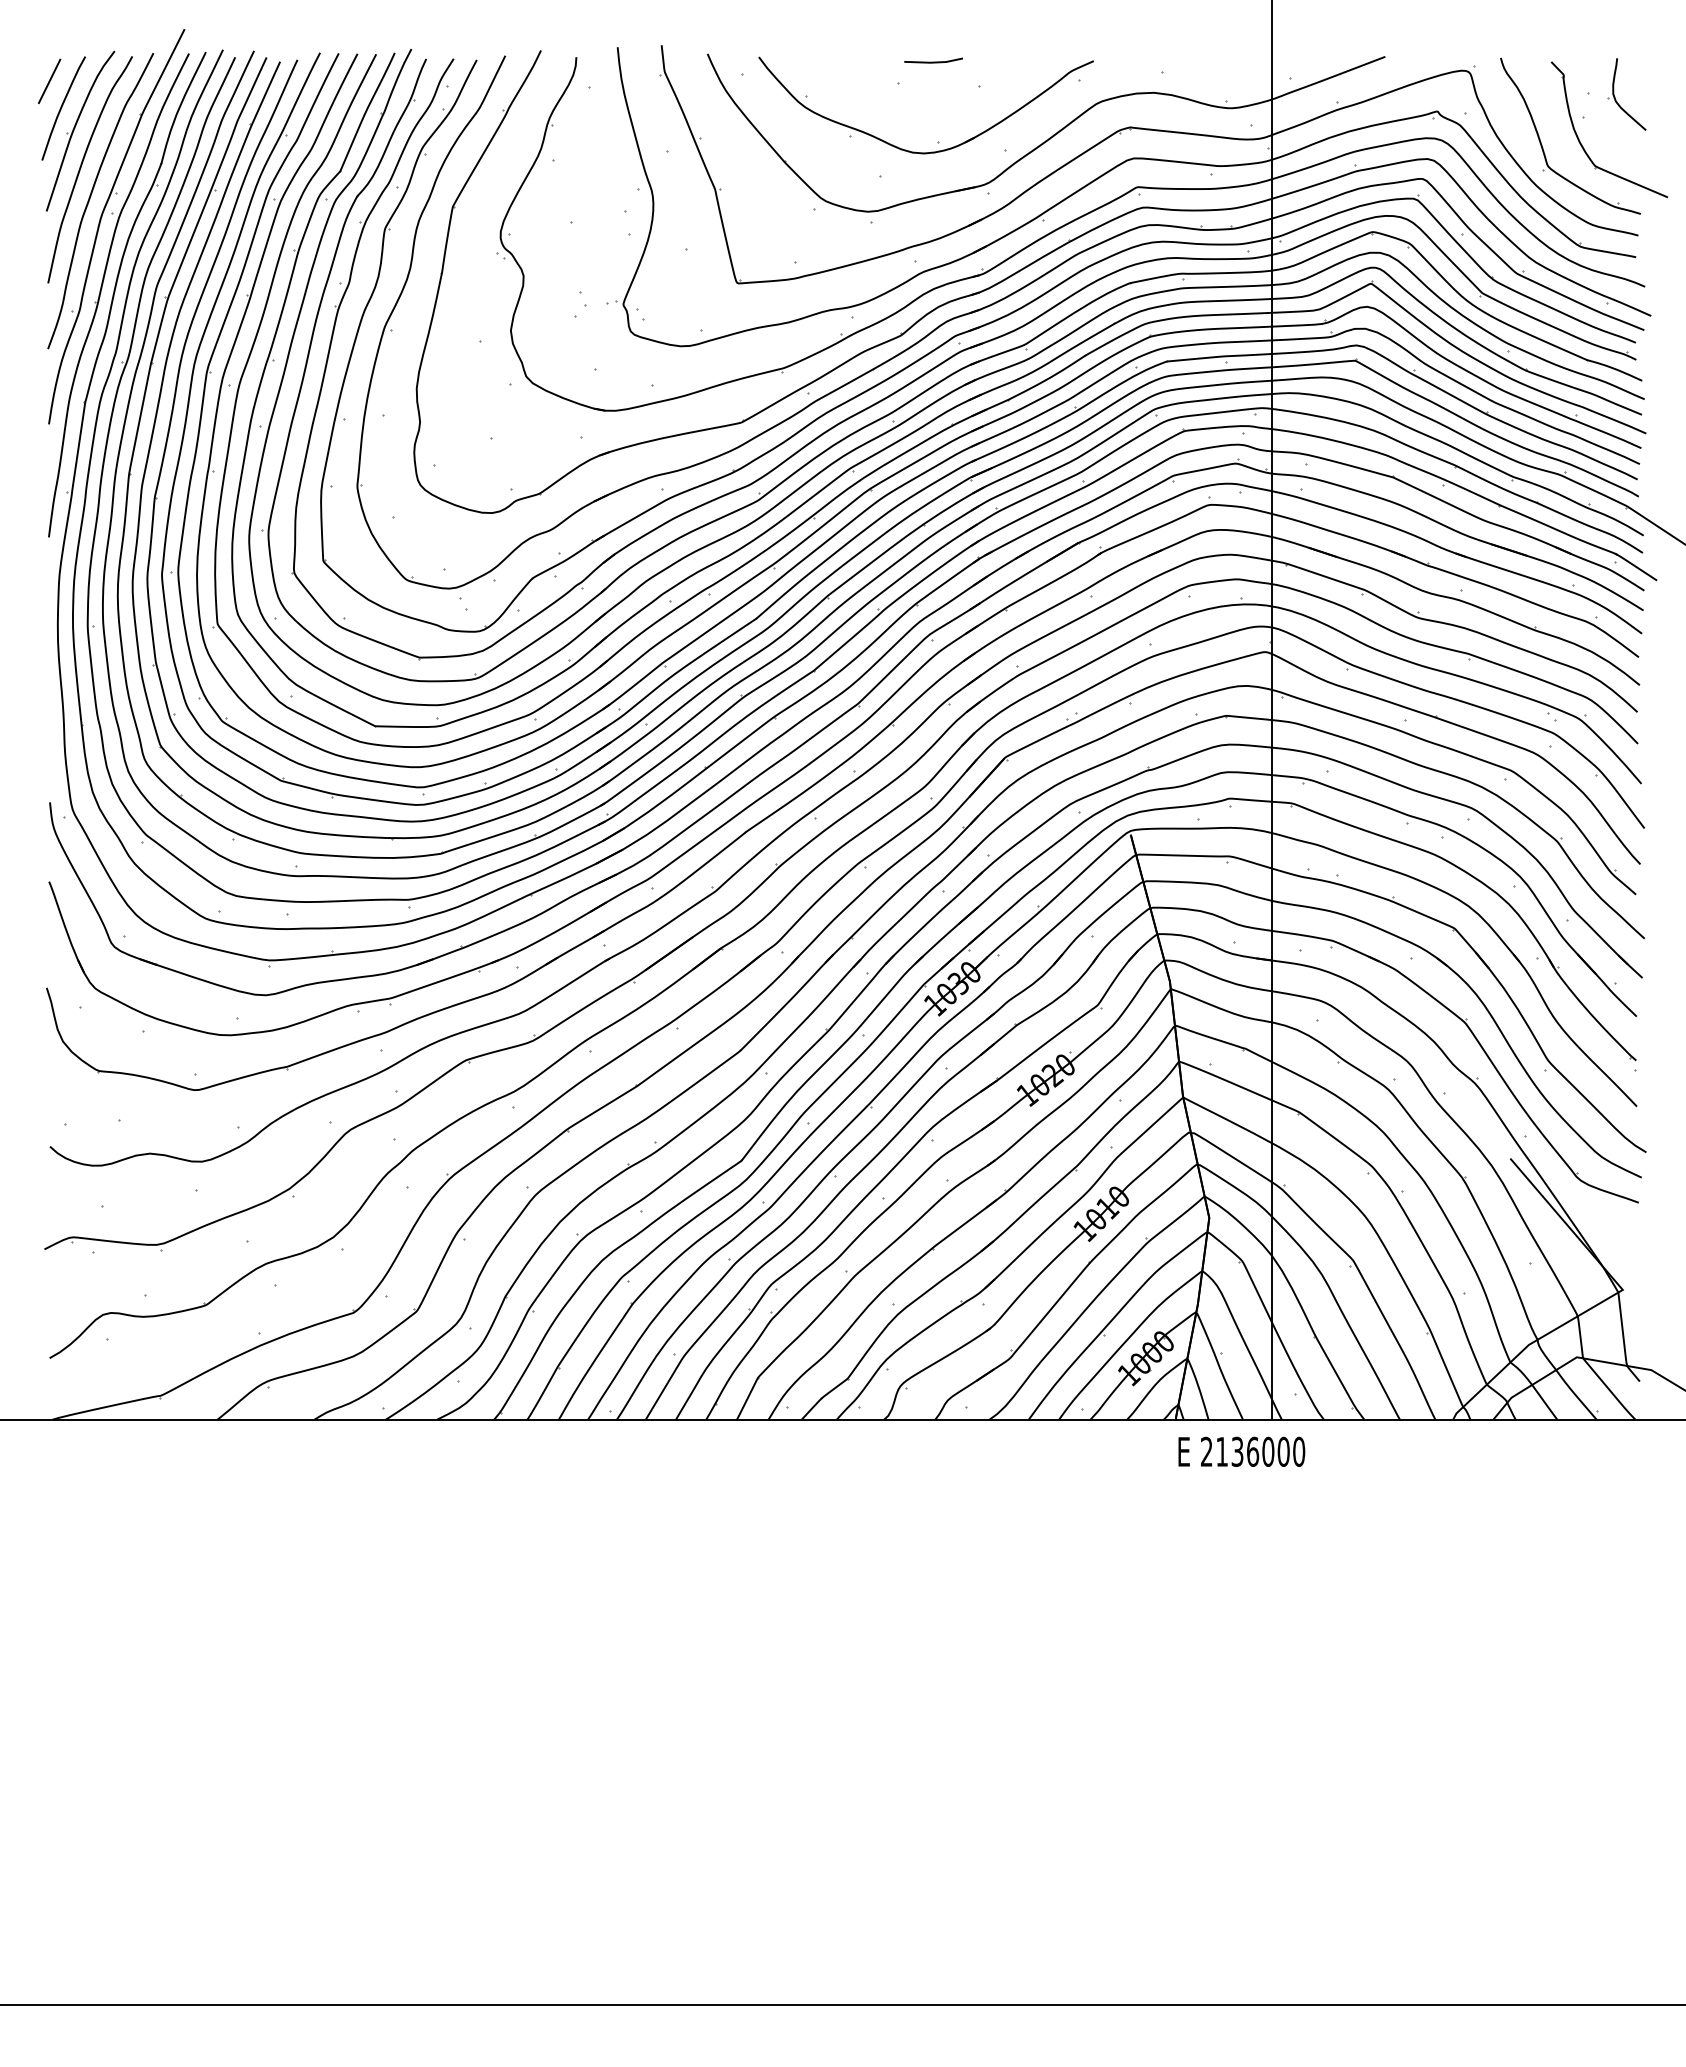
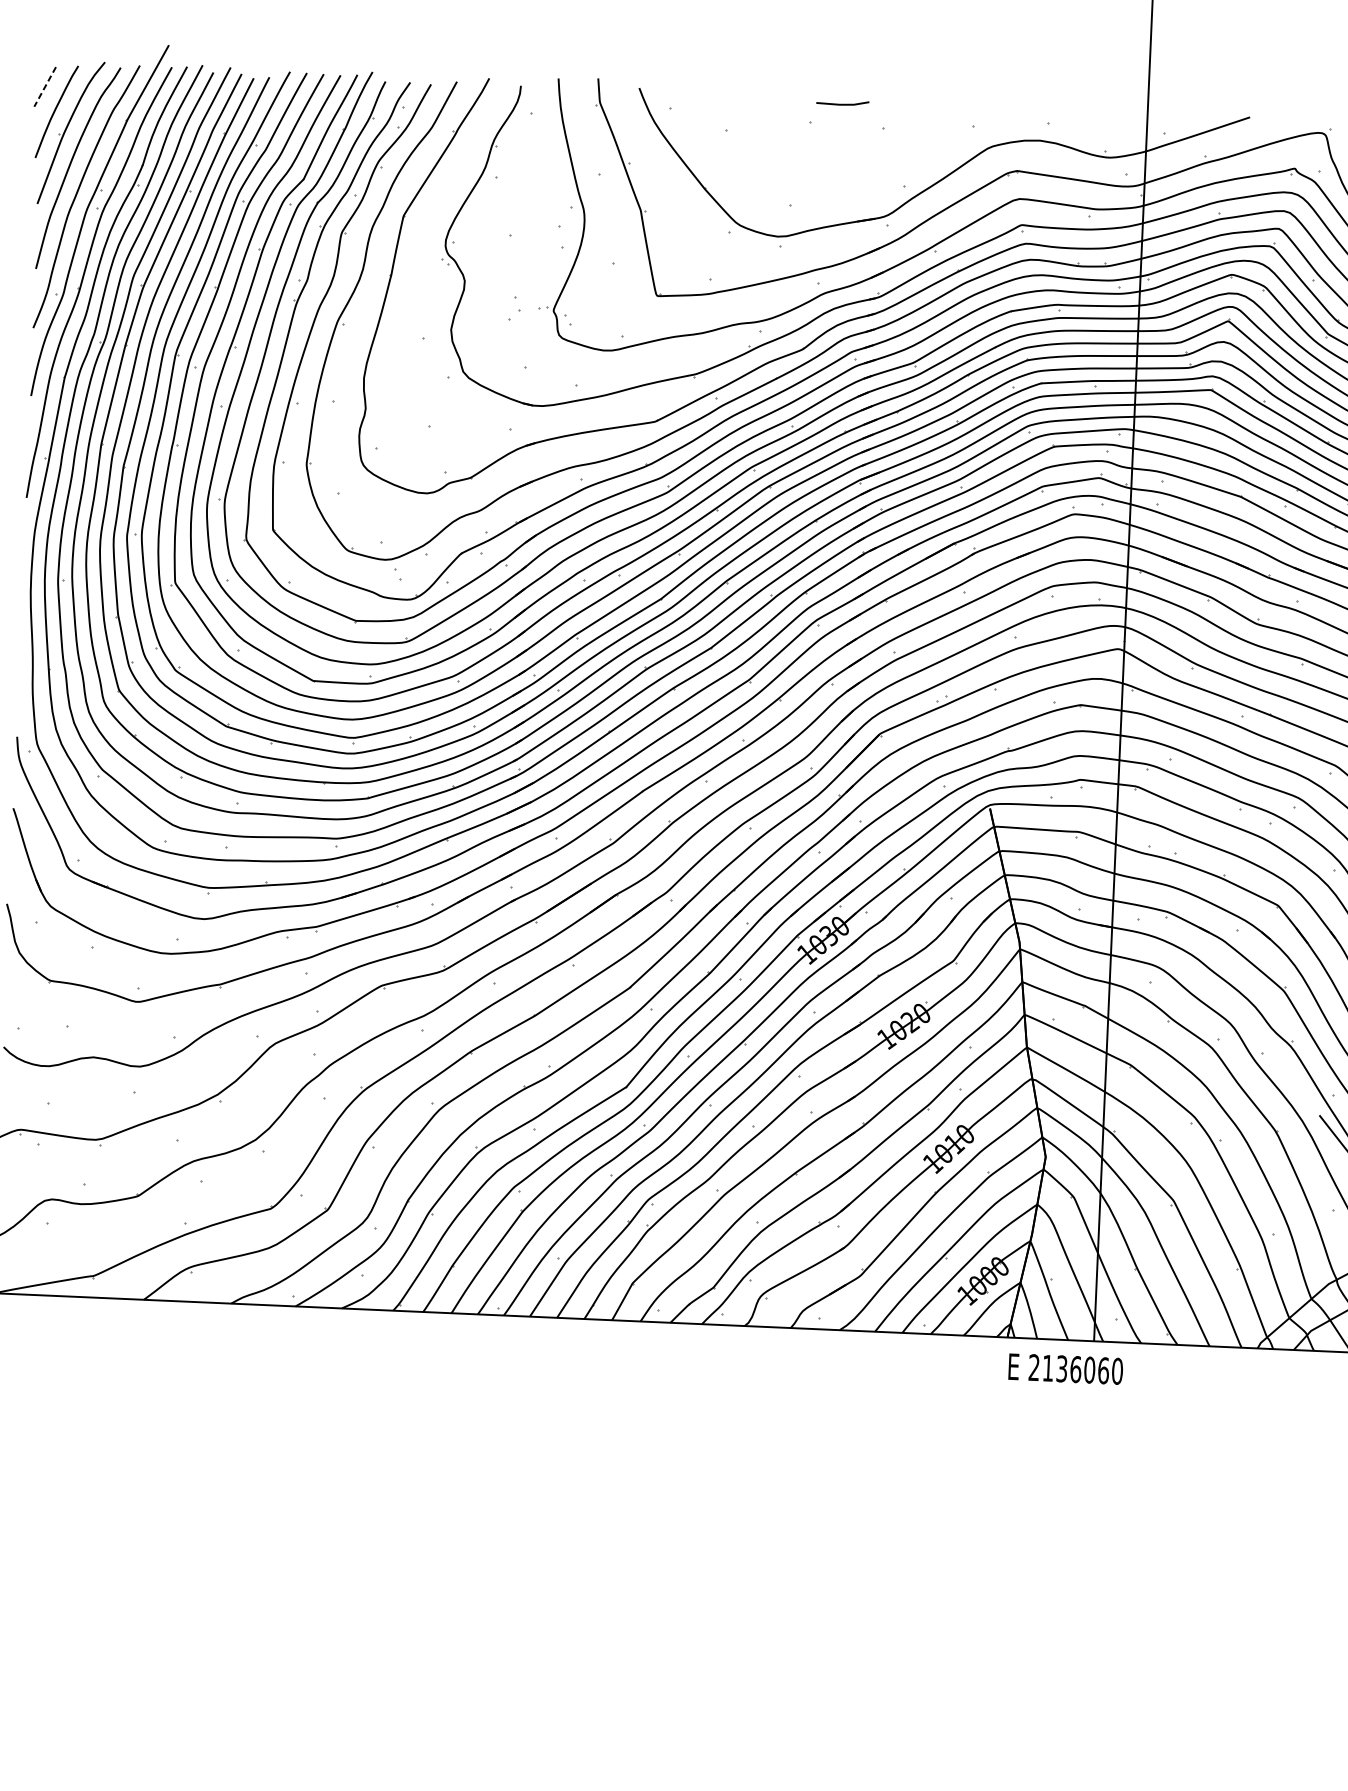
line: (49, 81) -> (45, 87), solid -> dashed
part: (938, 141) -> (844, 176), removed
text: (1283, 1451) -> (1103, 1370), 2136000 -> 2136060

